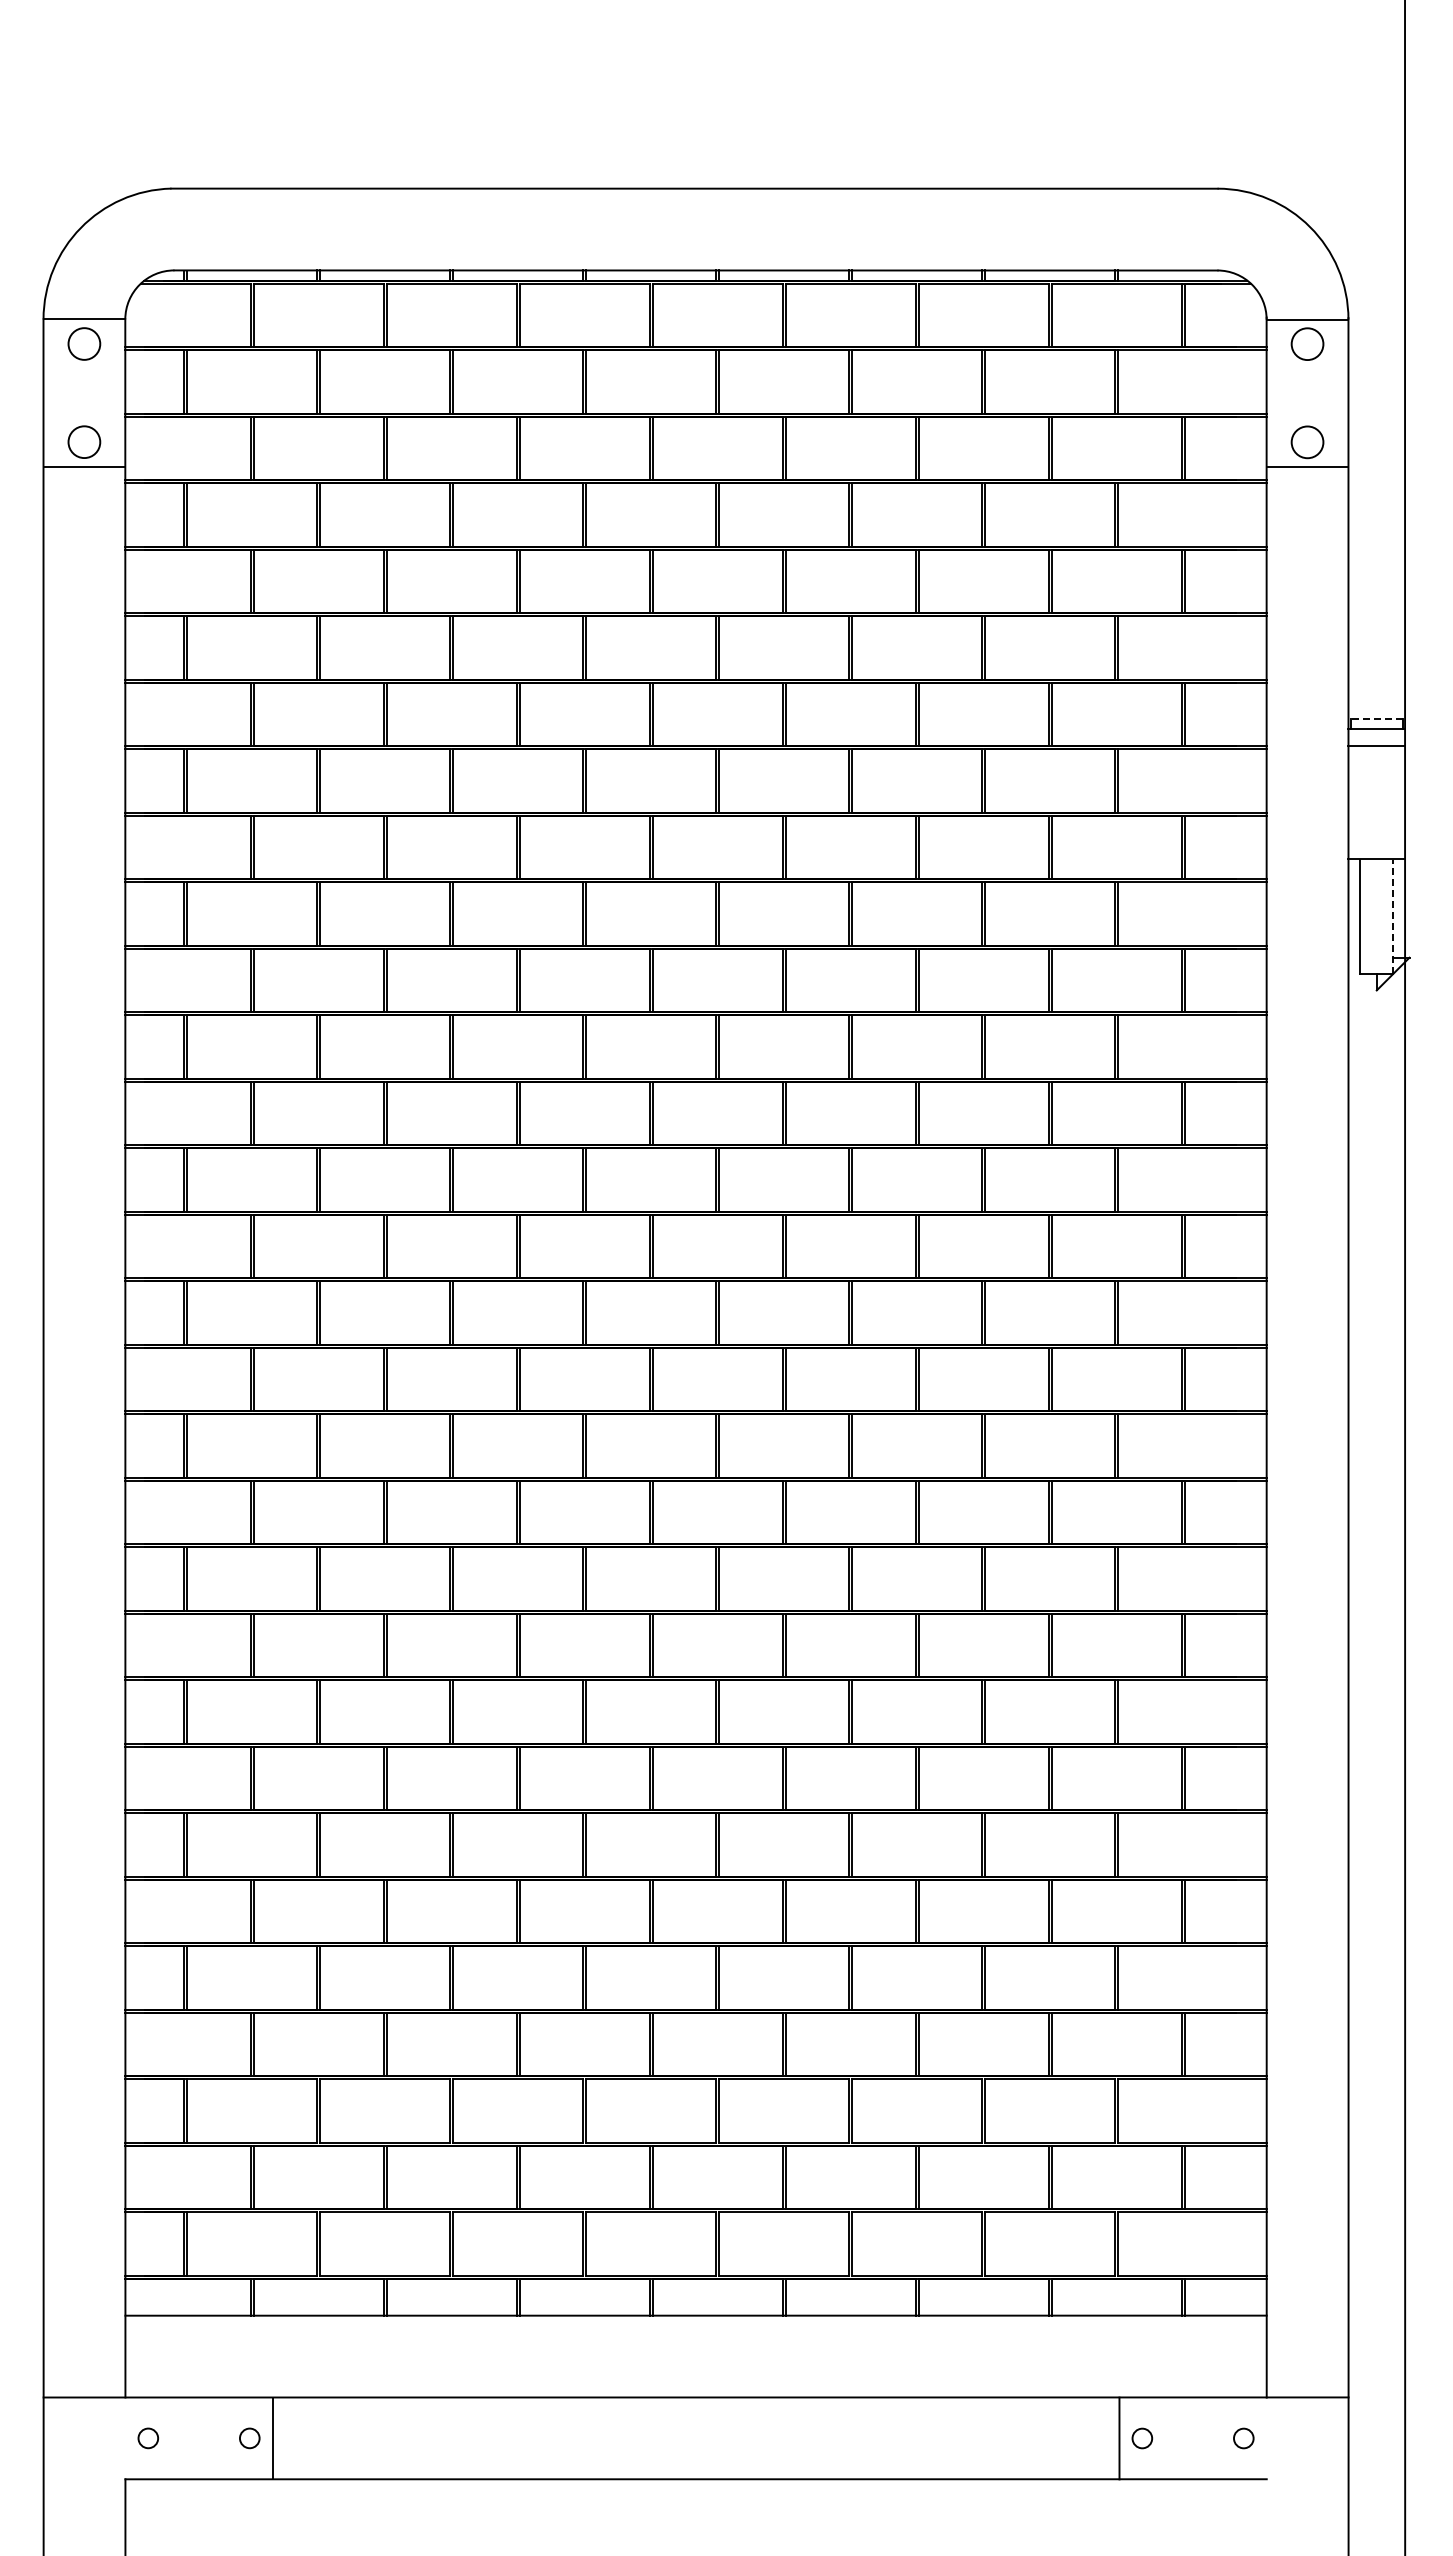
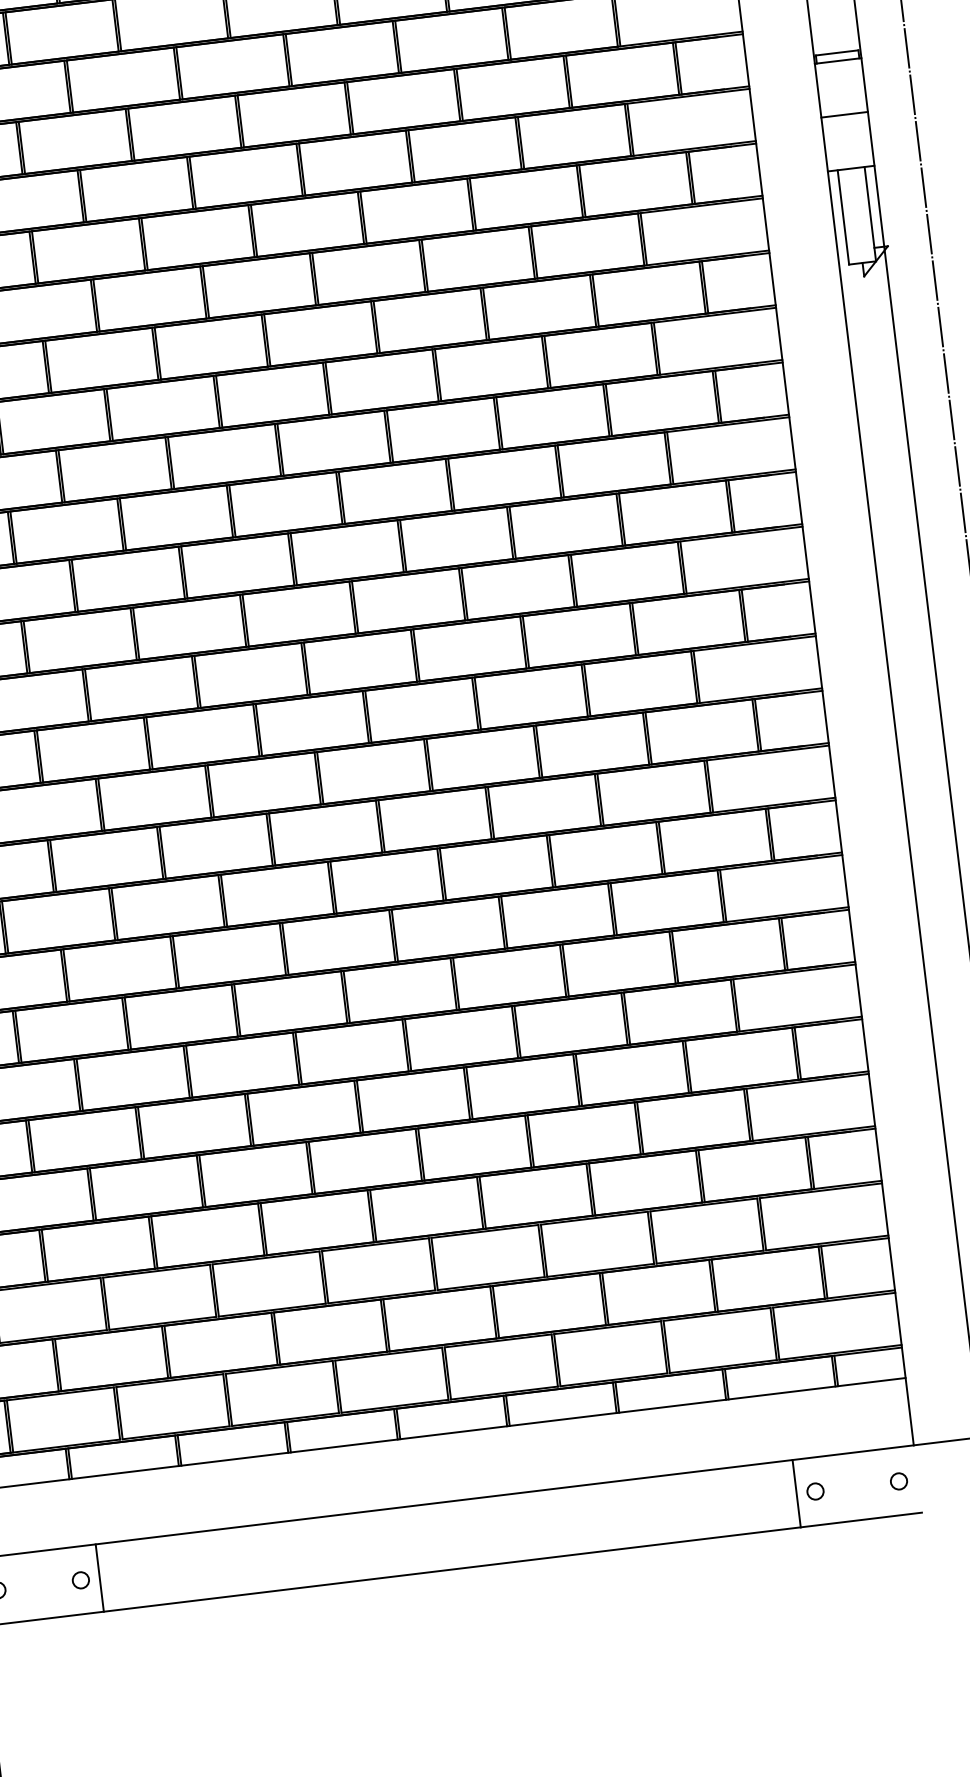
line: (1376, 718) -> (836, 52), dashed -> solid
line: (1376, 746) -> (844, 115), moved
line: (1393, 916) -> (870, 213), dashed -> solid

